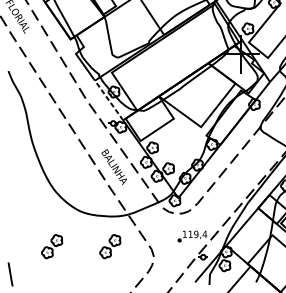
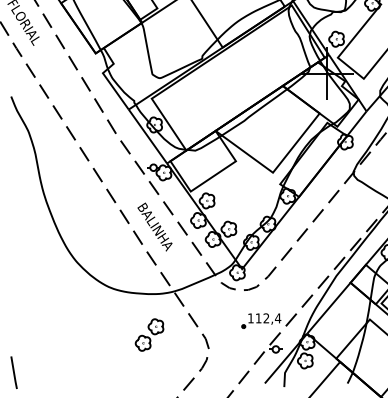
line: (108, 100) -> (147, 136), dashed -> solid
text: (196, 234) -> (266, 318), 119,4 -> 112,4
part: (52, 246) -> (70, 334), removed

